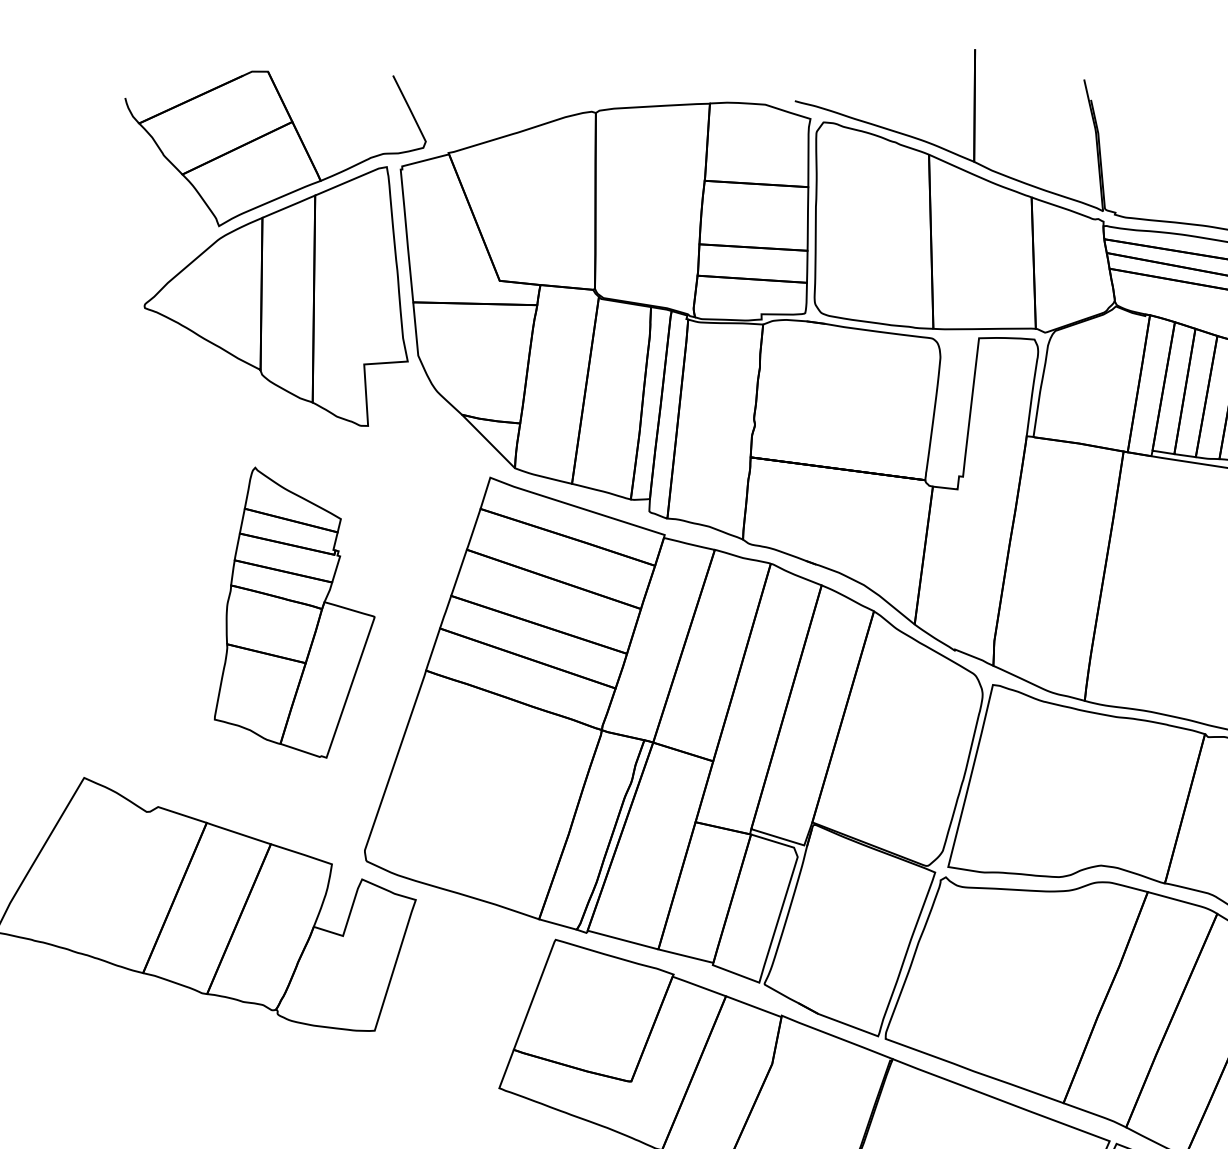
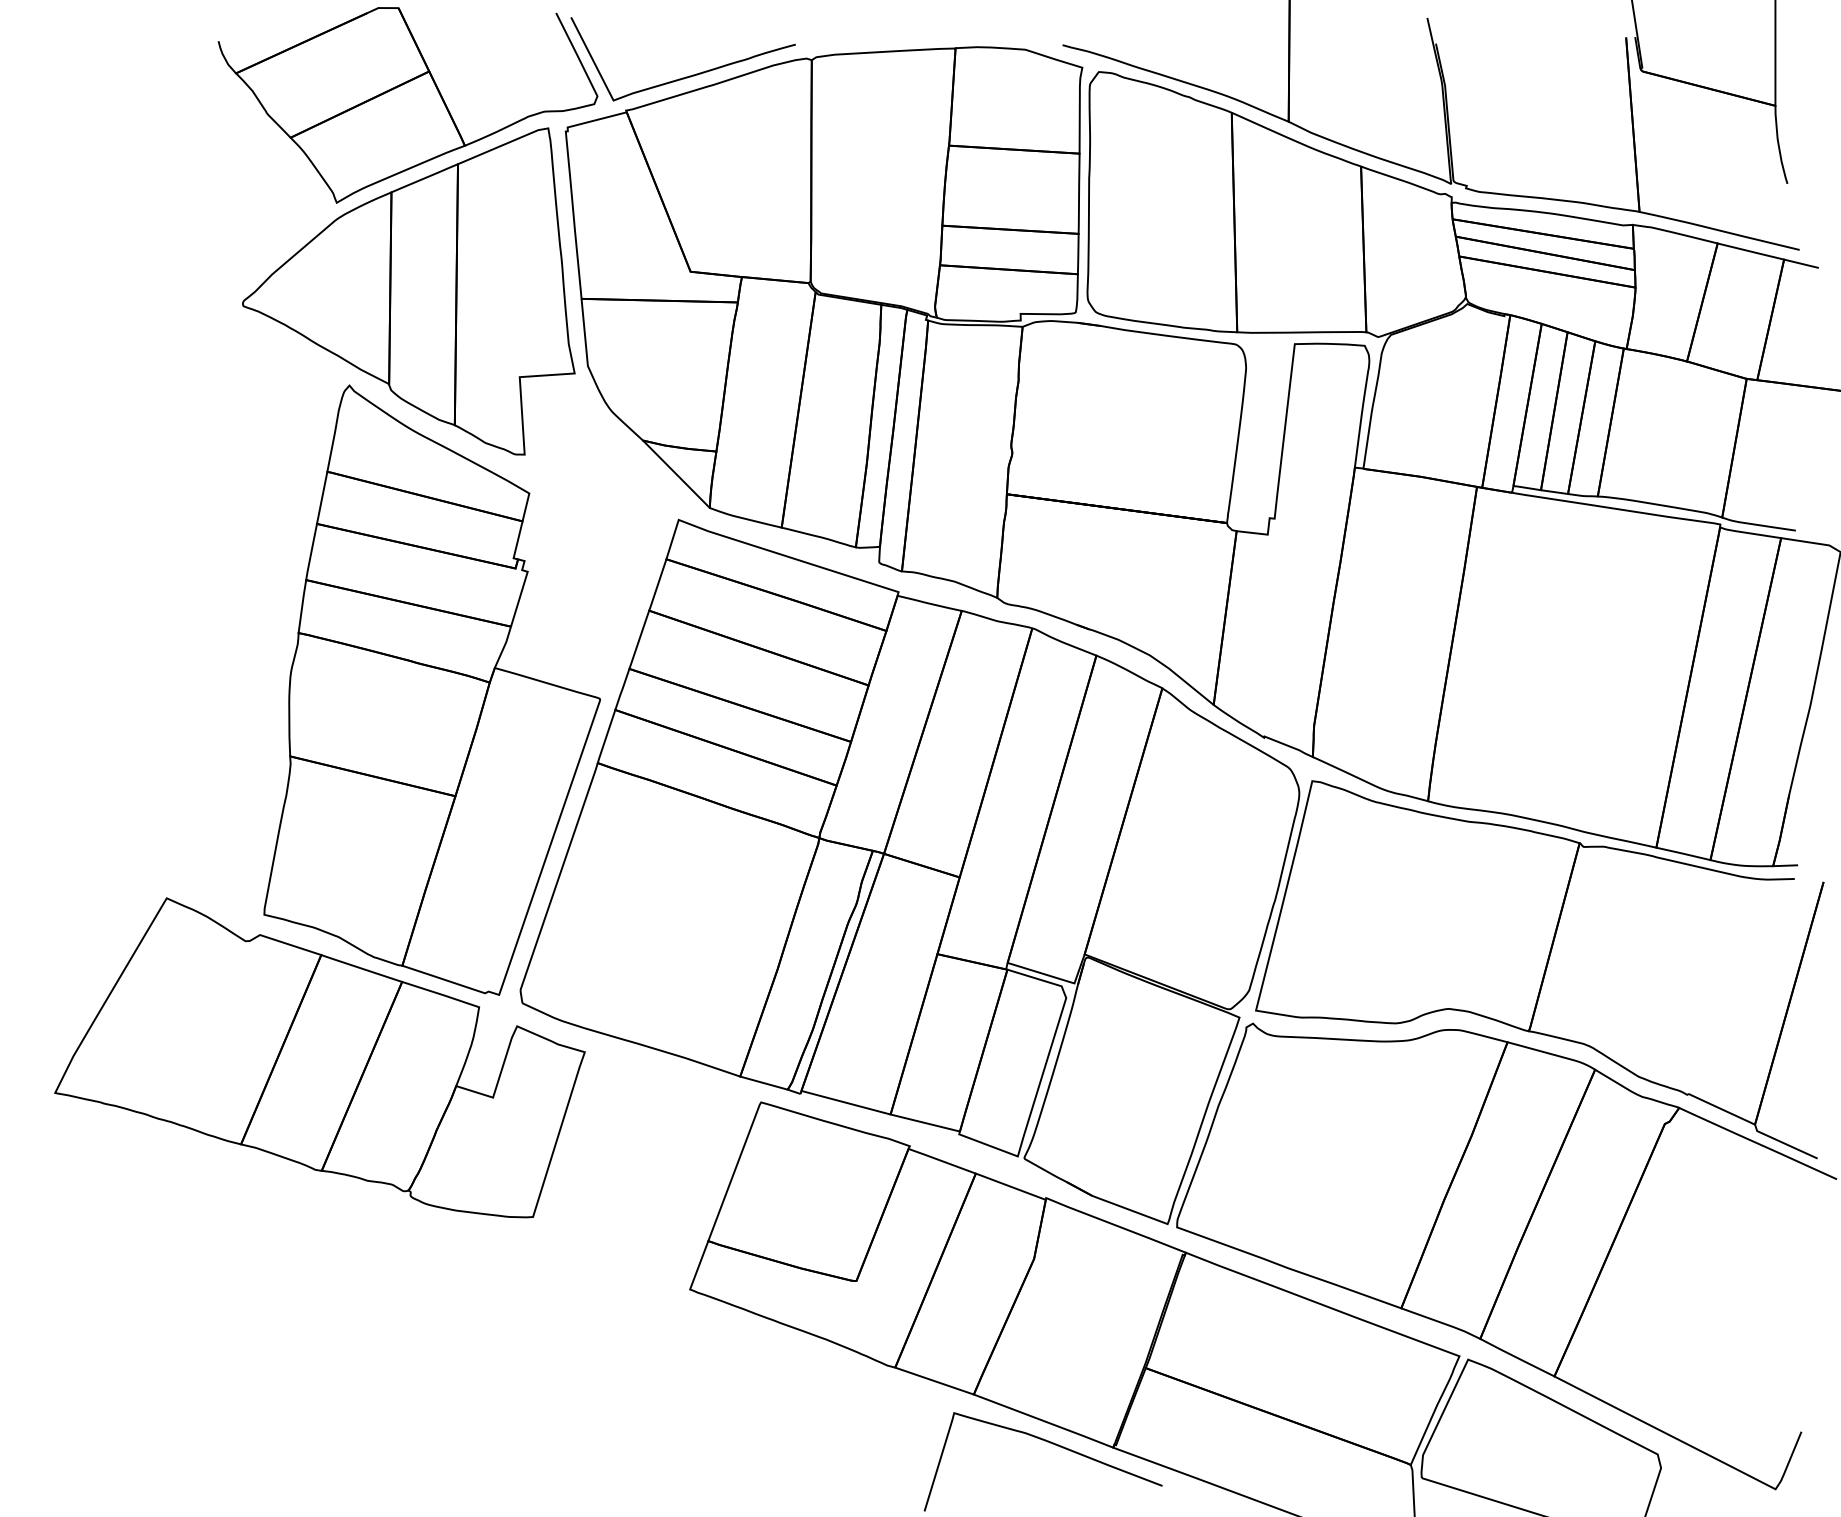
curve: (498, 125) -> (689, 75), added
part: (294, 612) -> (431, 689), size x1.67

